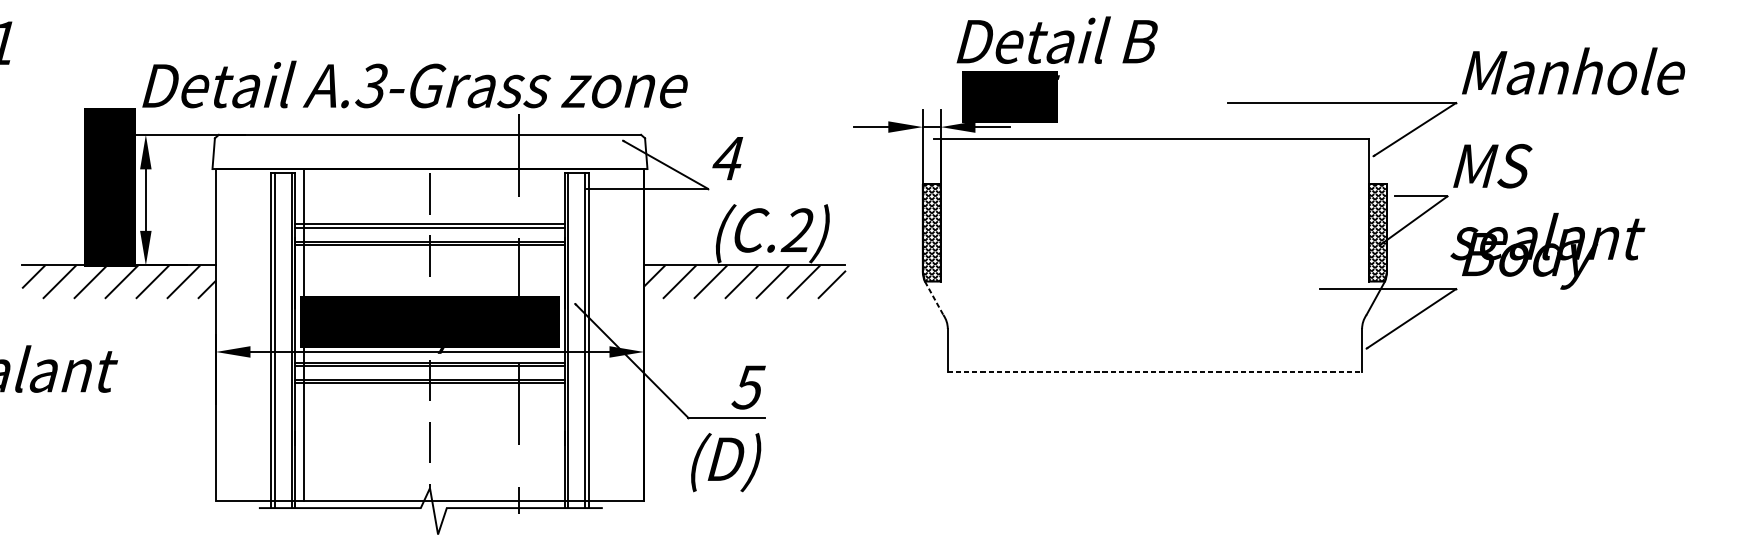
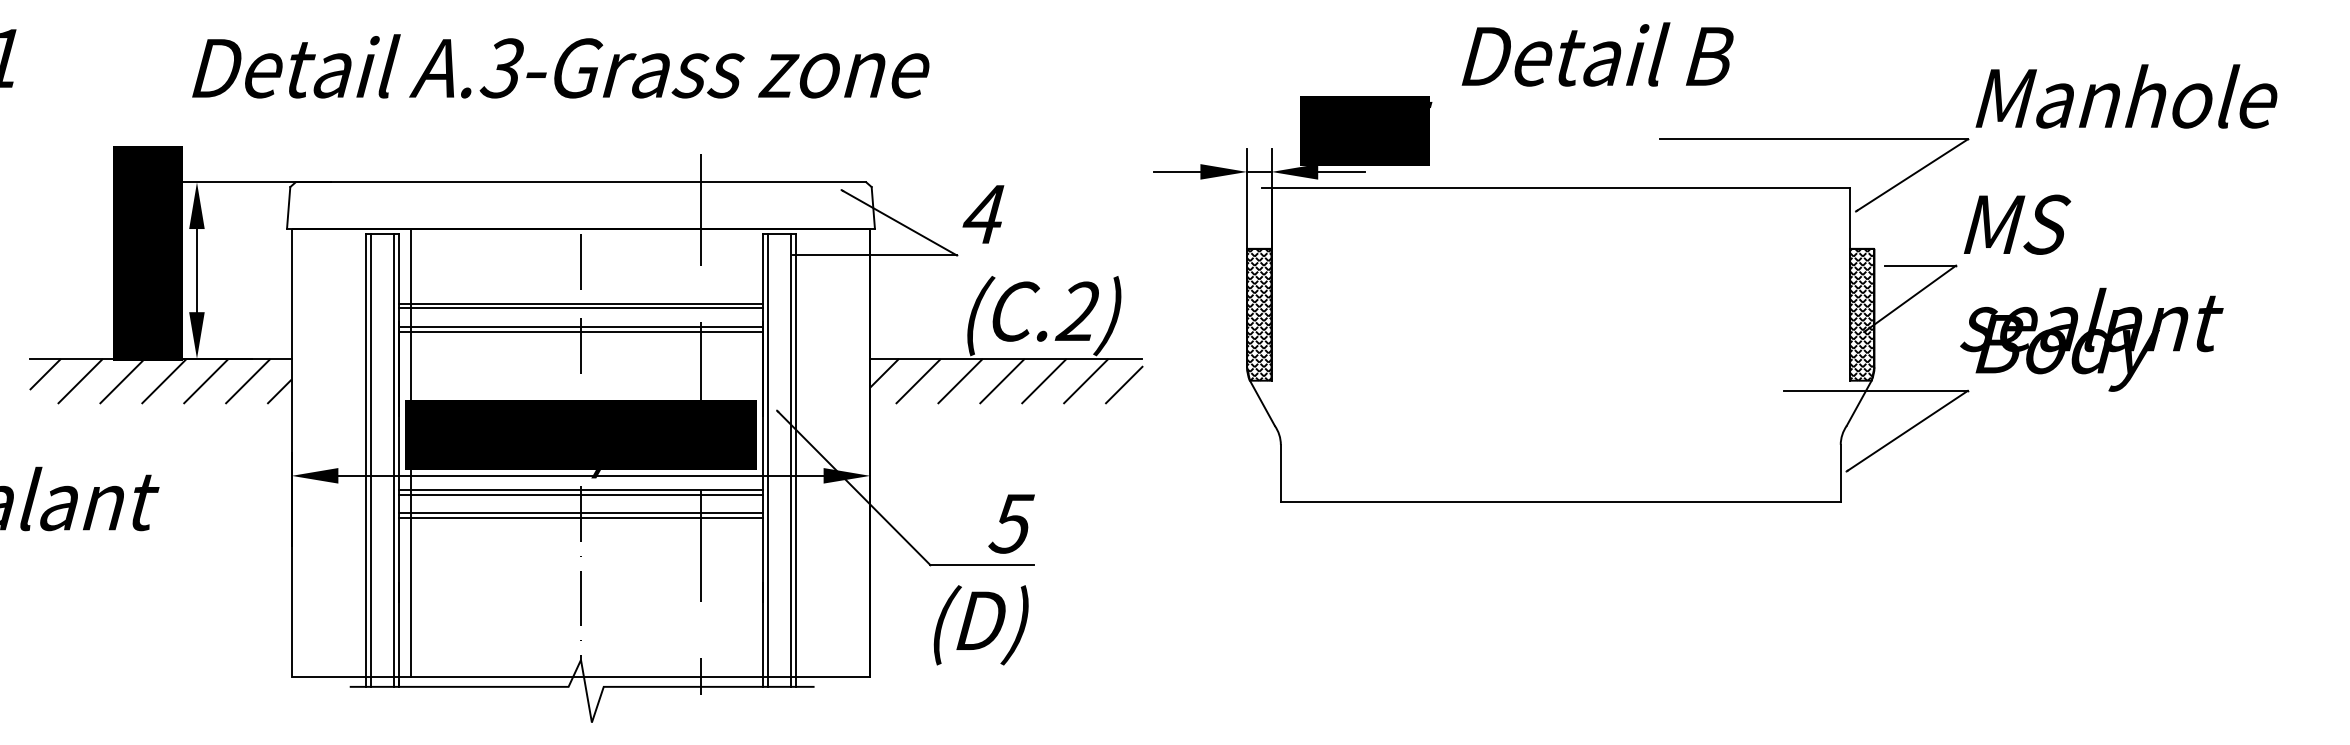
text: (1057, 40) -> (1597, 54), moved
text: (414, 84) -> (560, 66), moved
line: (934, 298) -> (1262, 403), dashed -> solid
line: (1154, 371) -> (1560, 502), dashed -> solid

